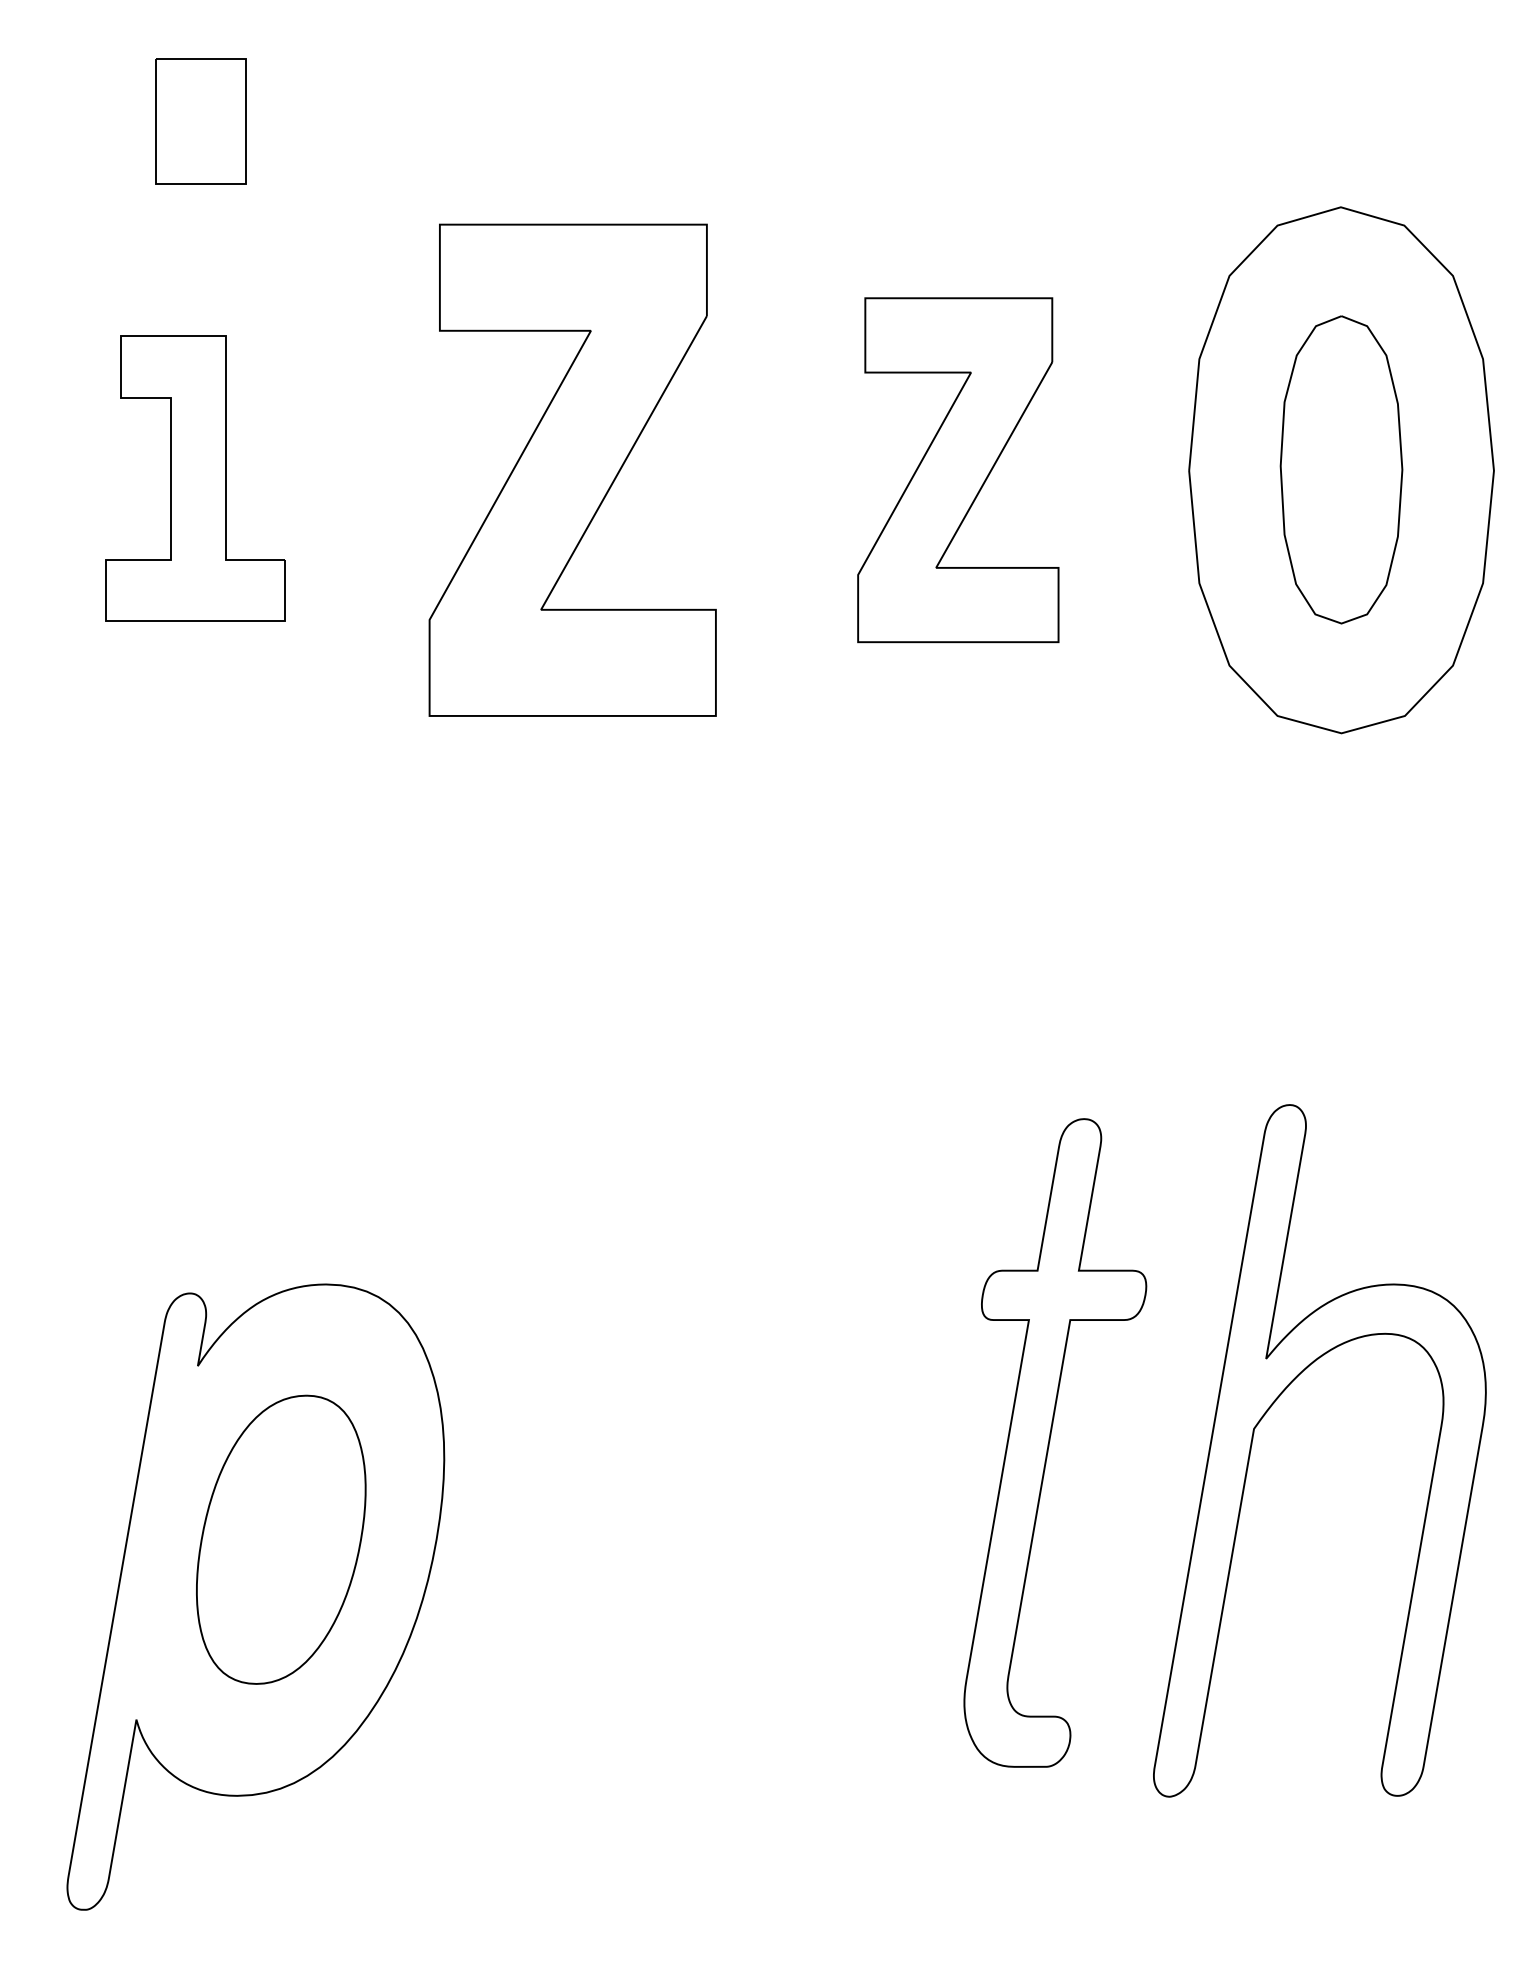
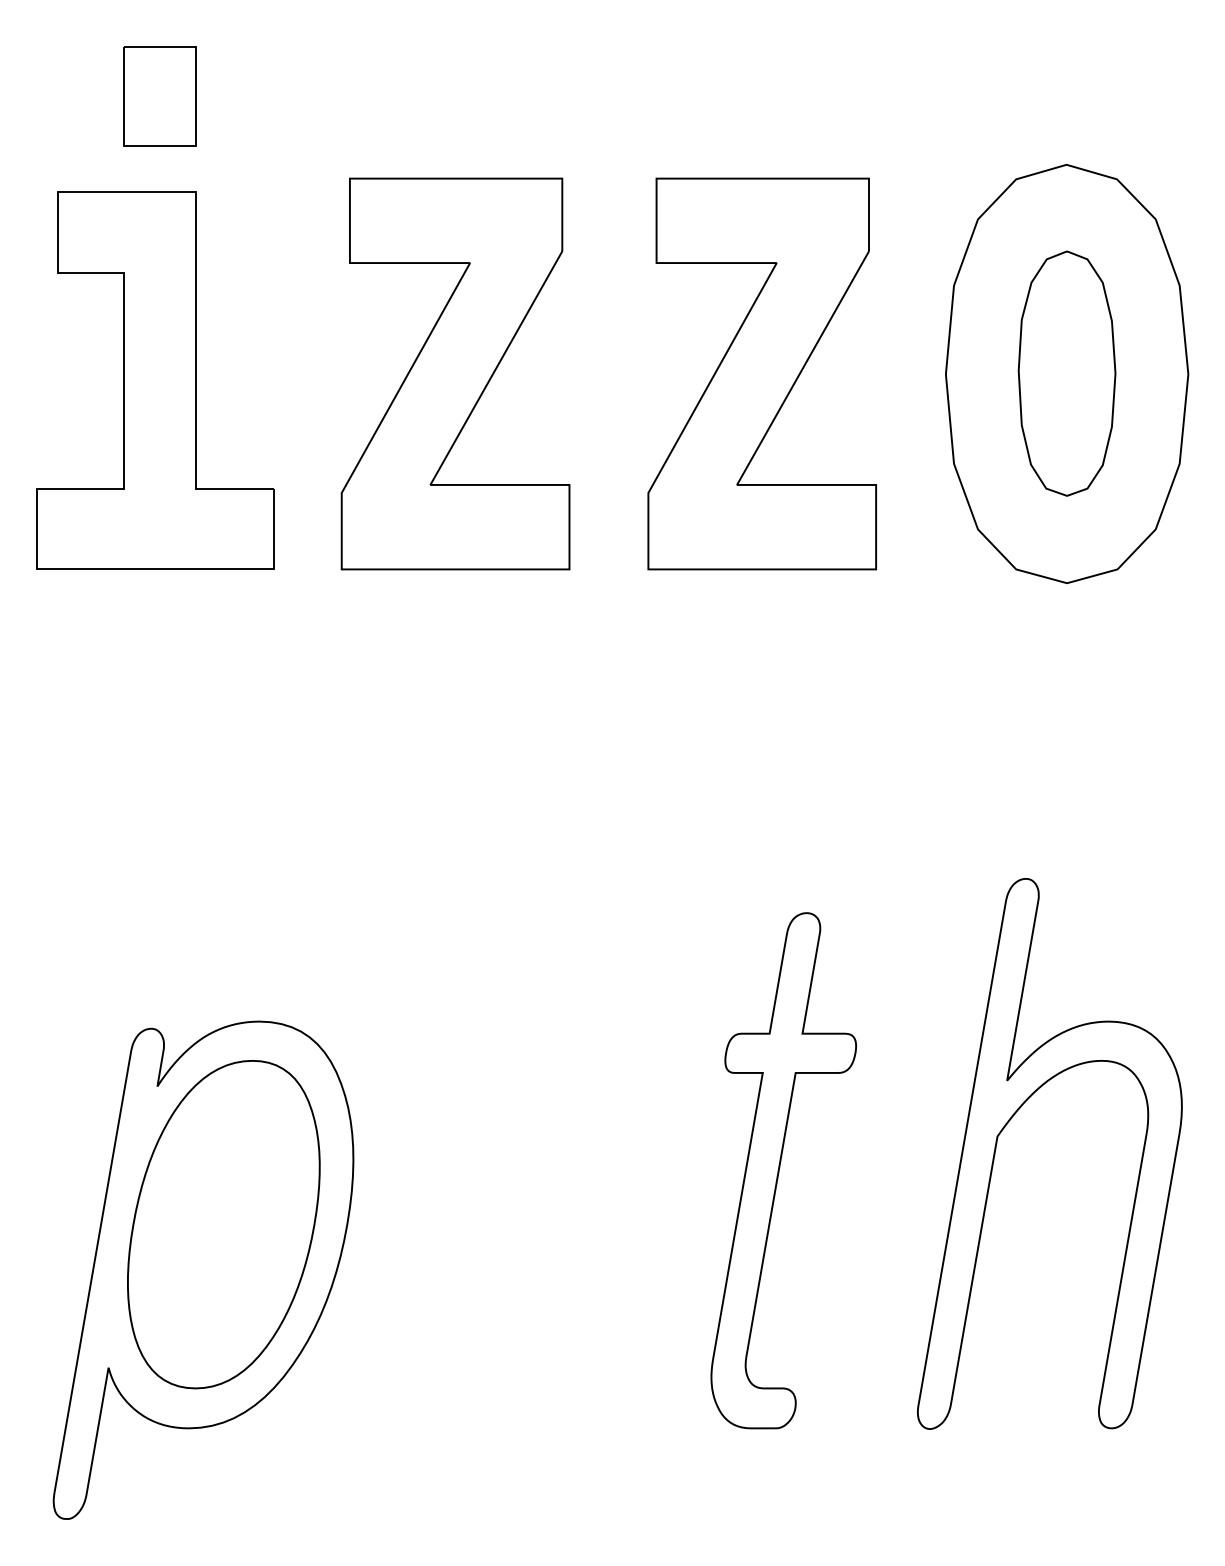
part: (958, 469) -> (762, 373), size x1.43
part: (194, 478) -> (154, 380), size x1.67
part: (1055, 1442) -> (783, 1170), moved
part: (280, 1539) -> (223, 1224), size x1.43

